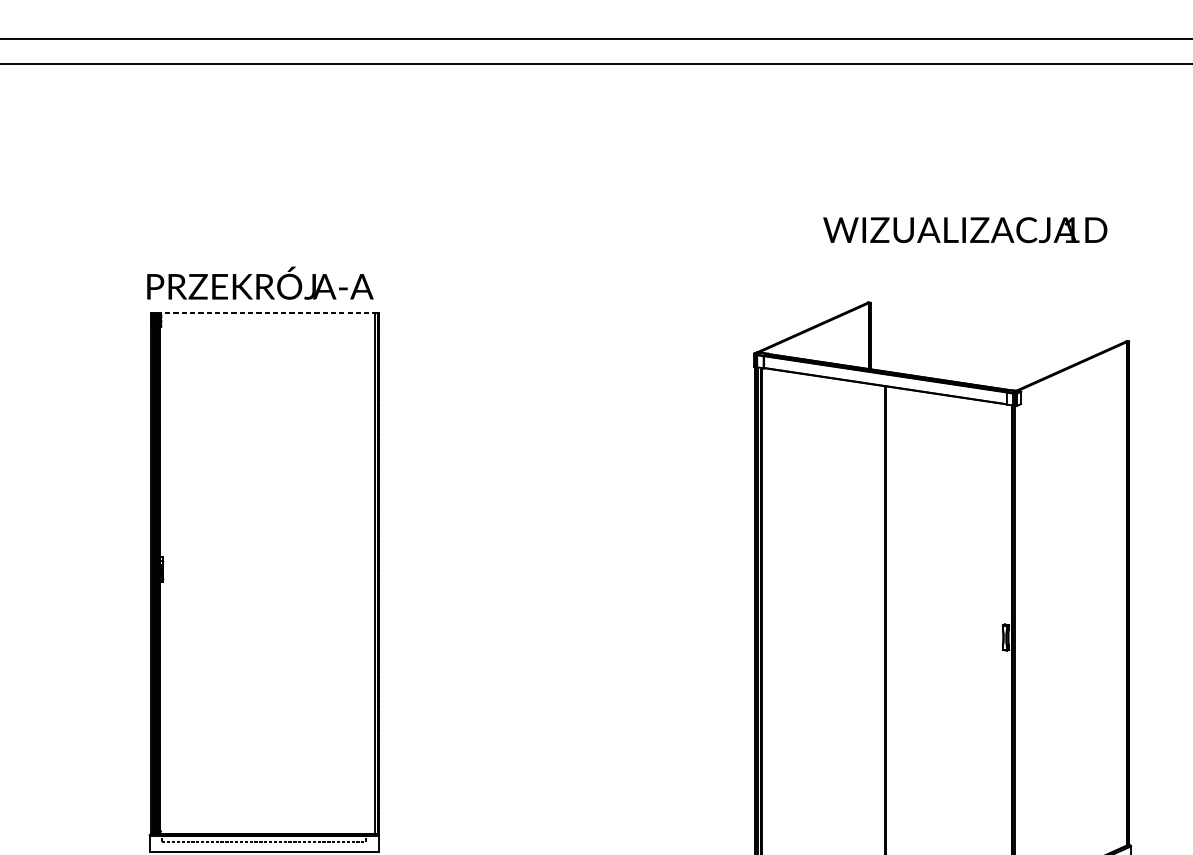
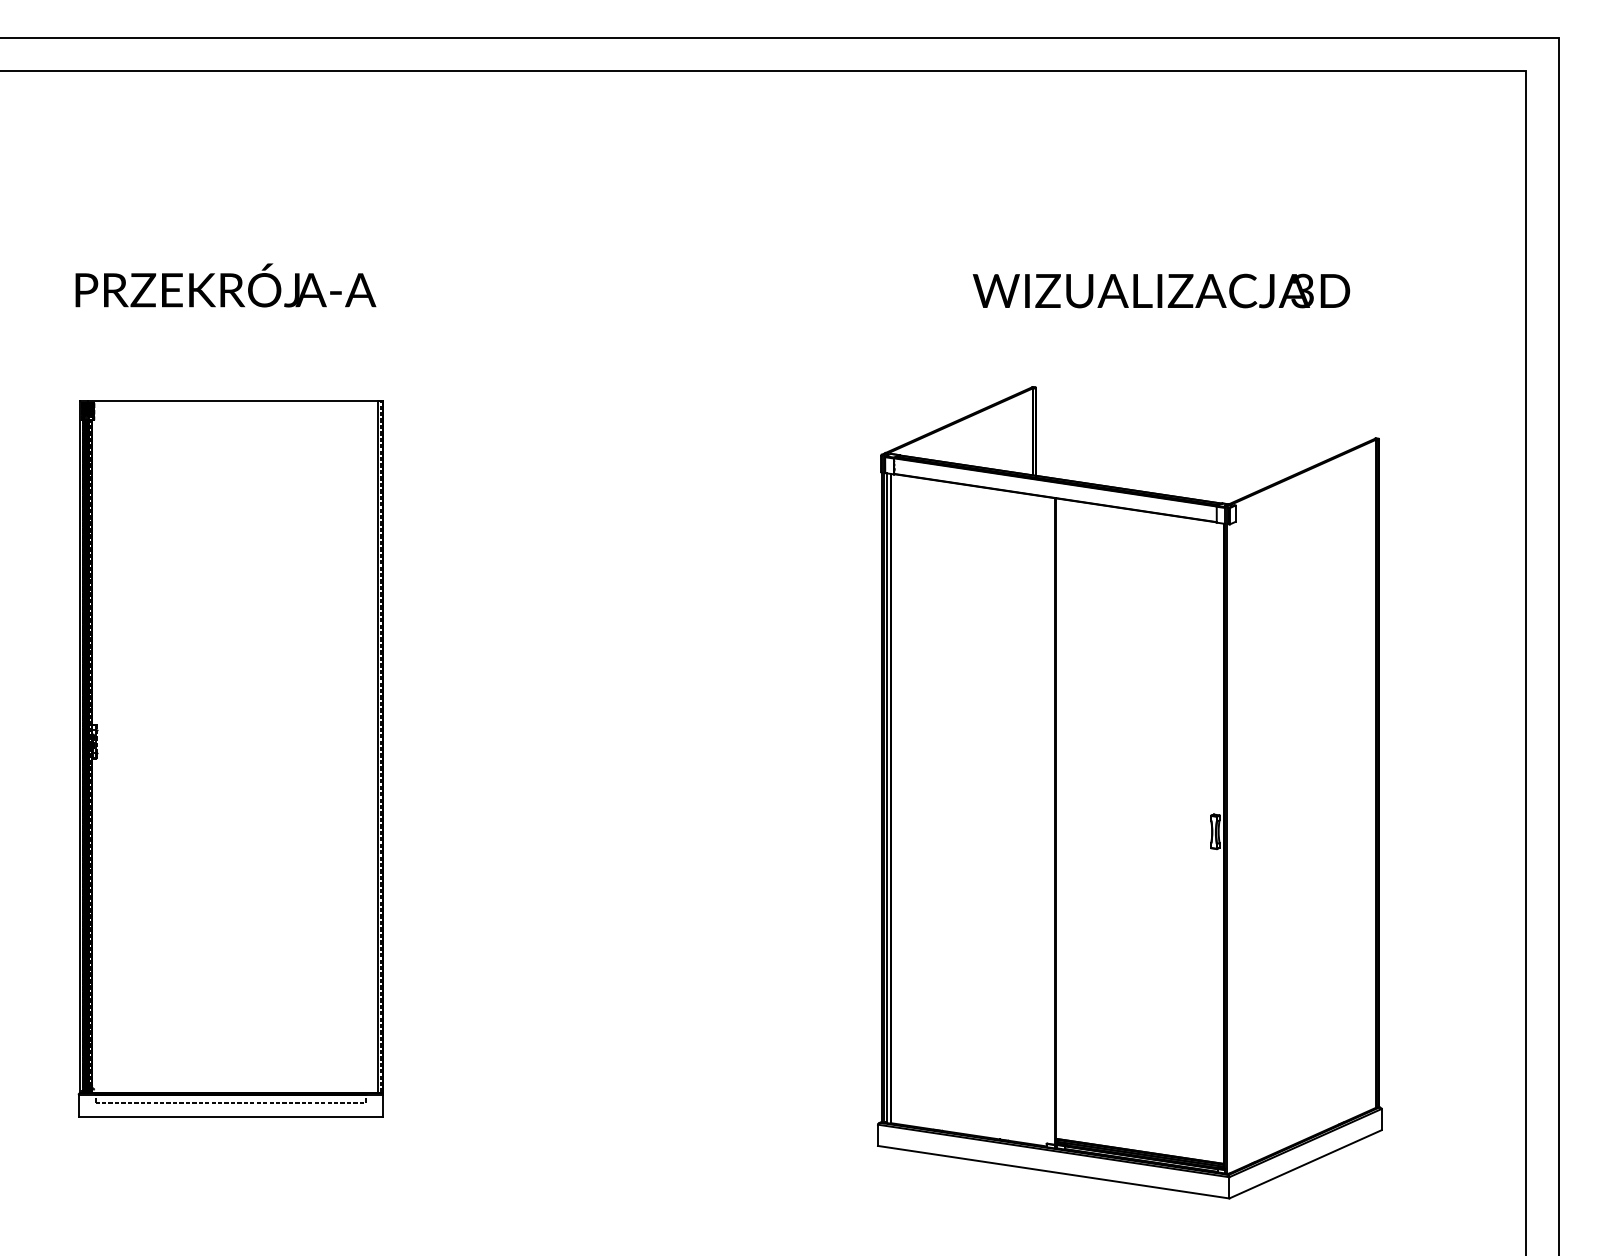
text: (1071, 229) -> (1302, 290), 1D -> 3D
text: (260, 283) -> (225, 285), moved
line: (267, 313) -> (235, 401), dashed -> solid

